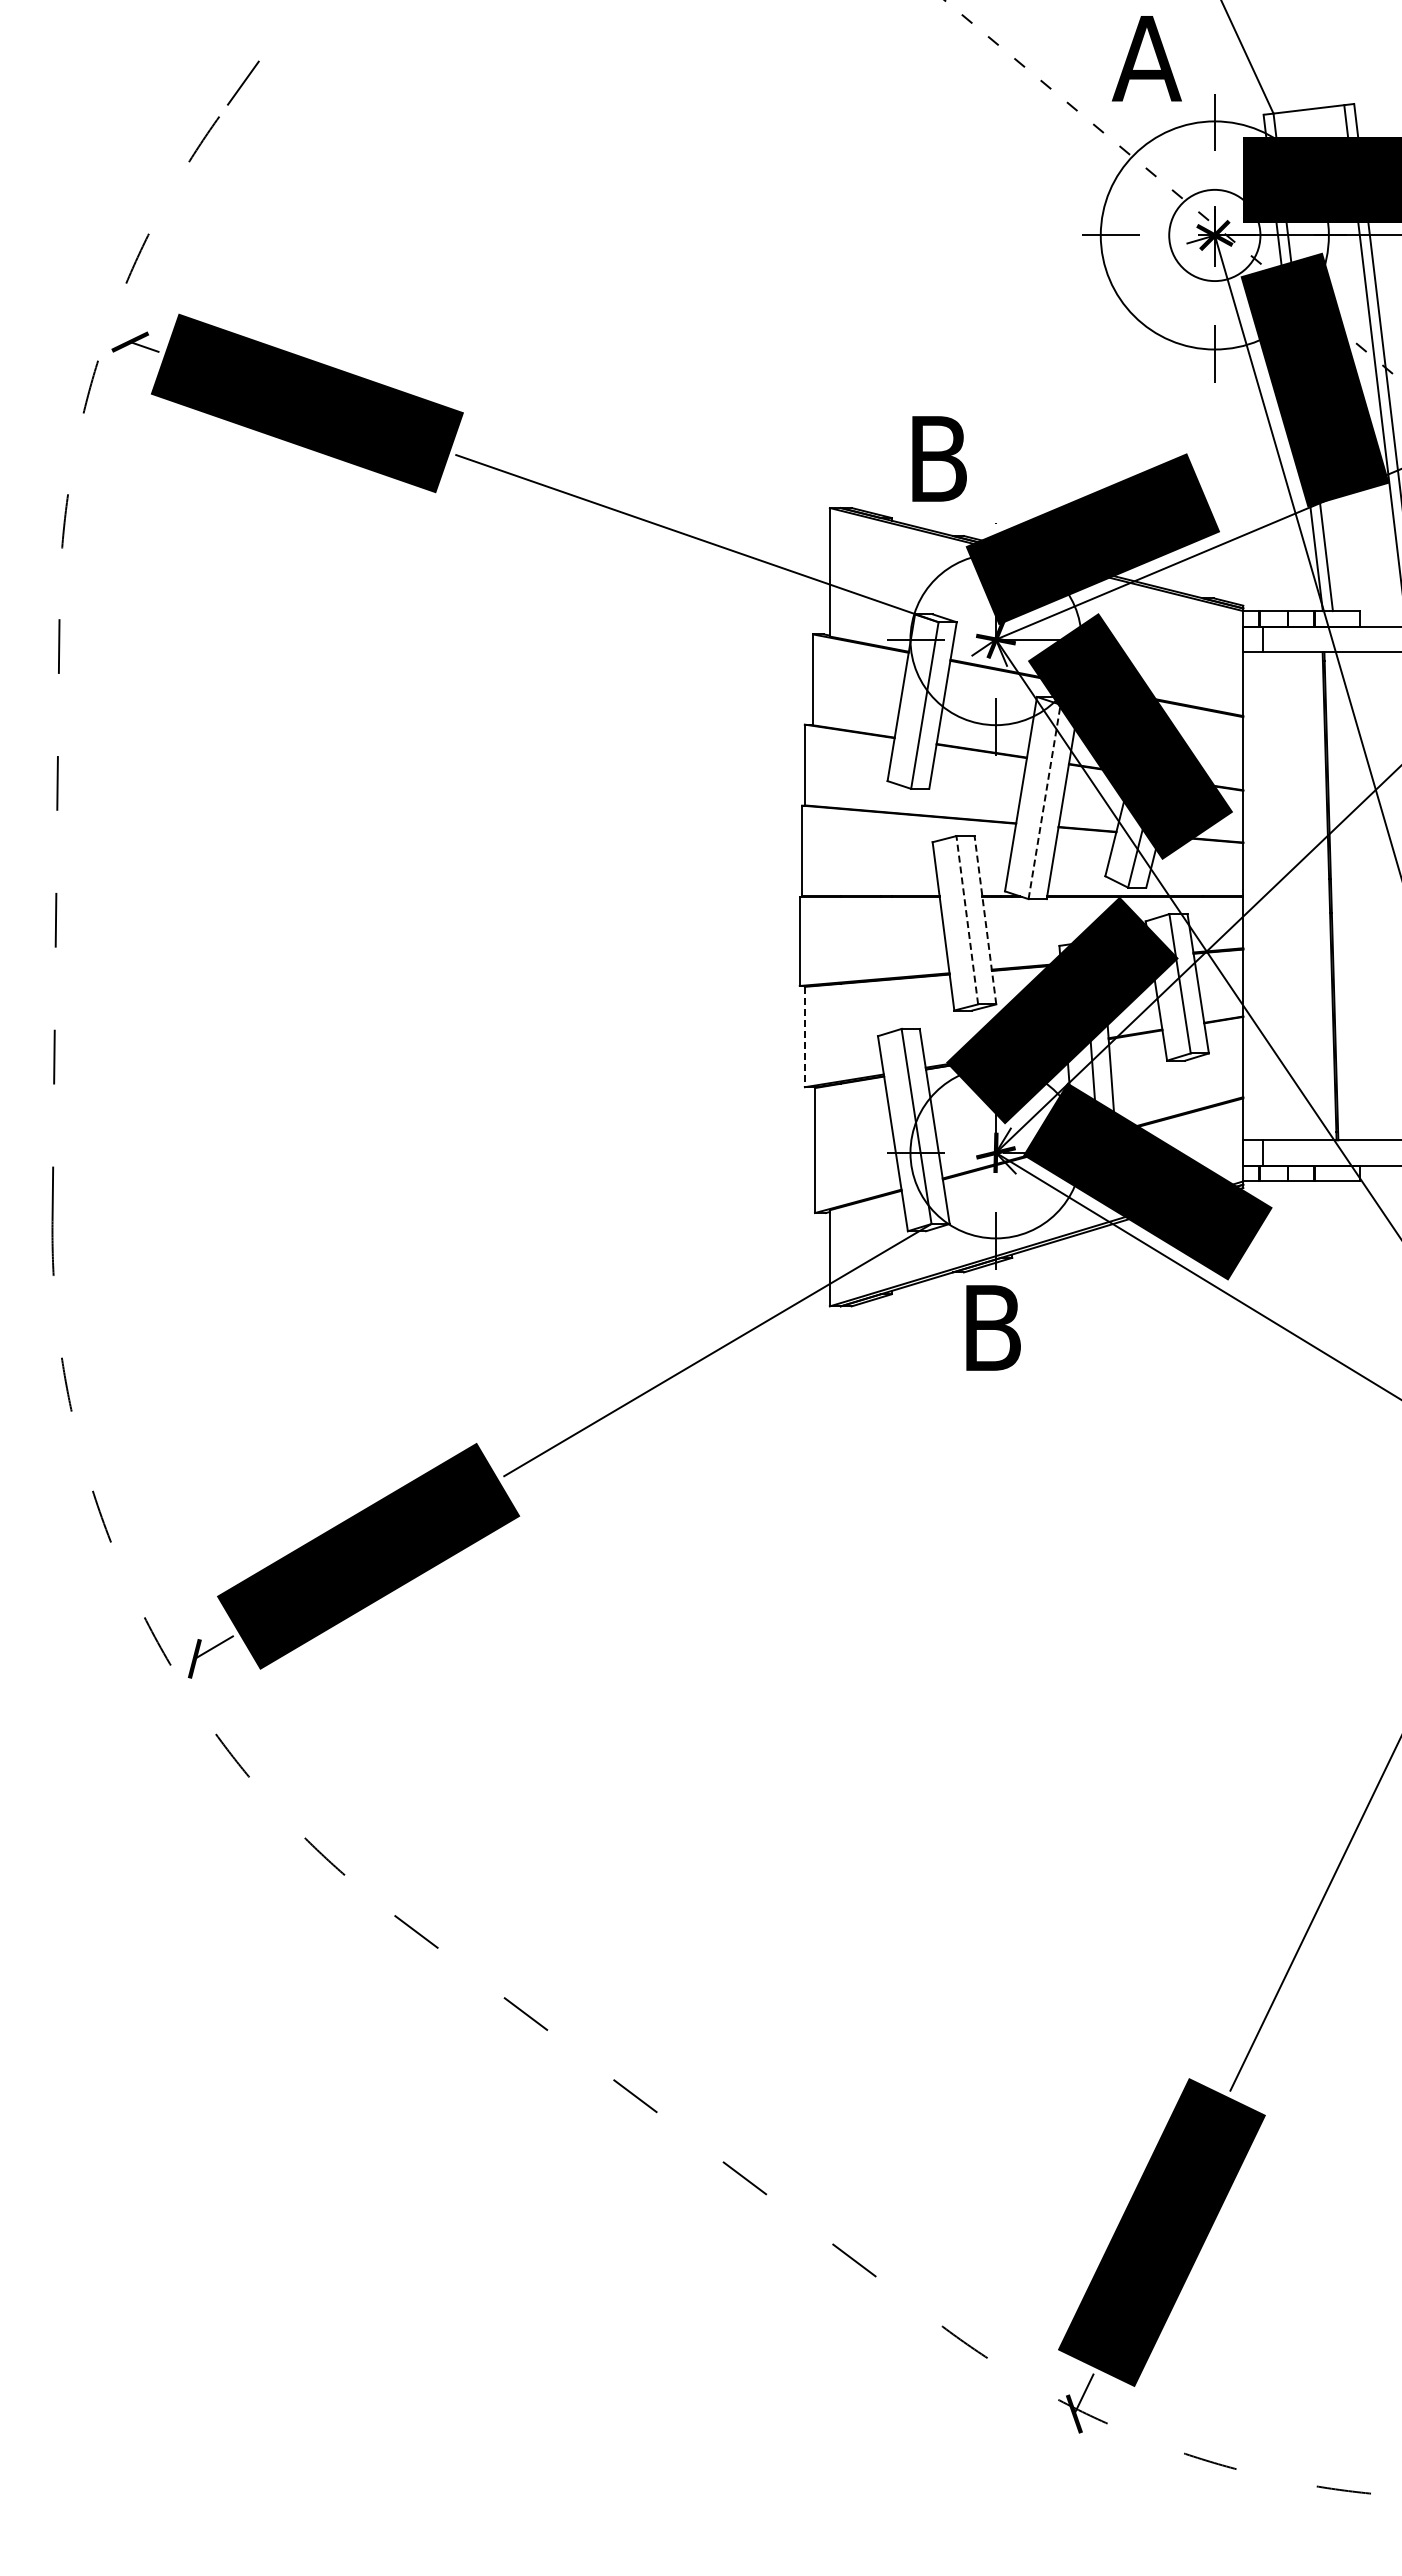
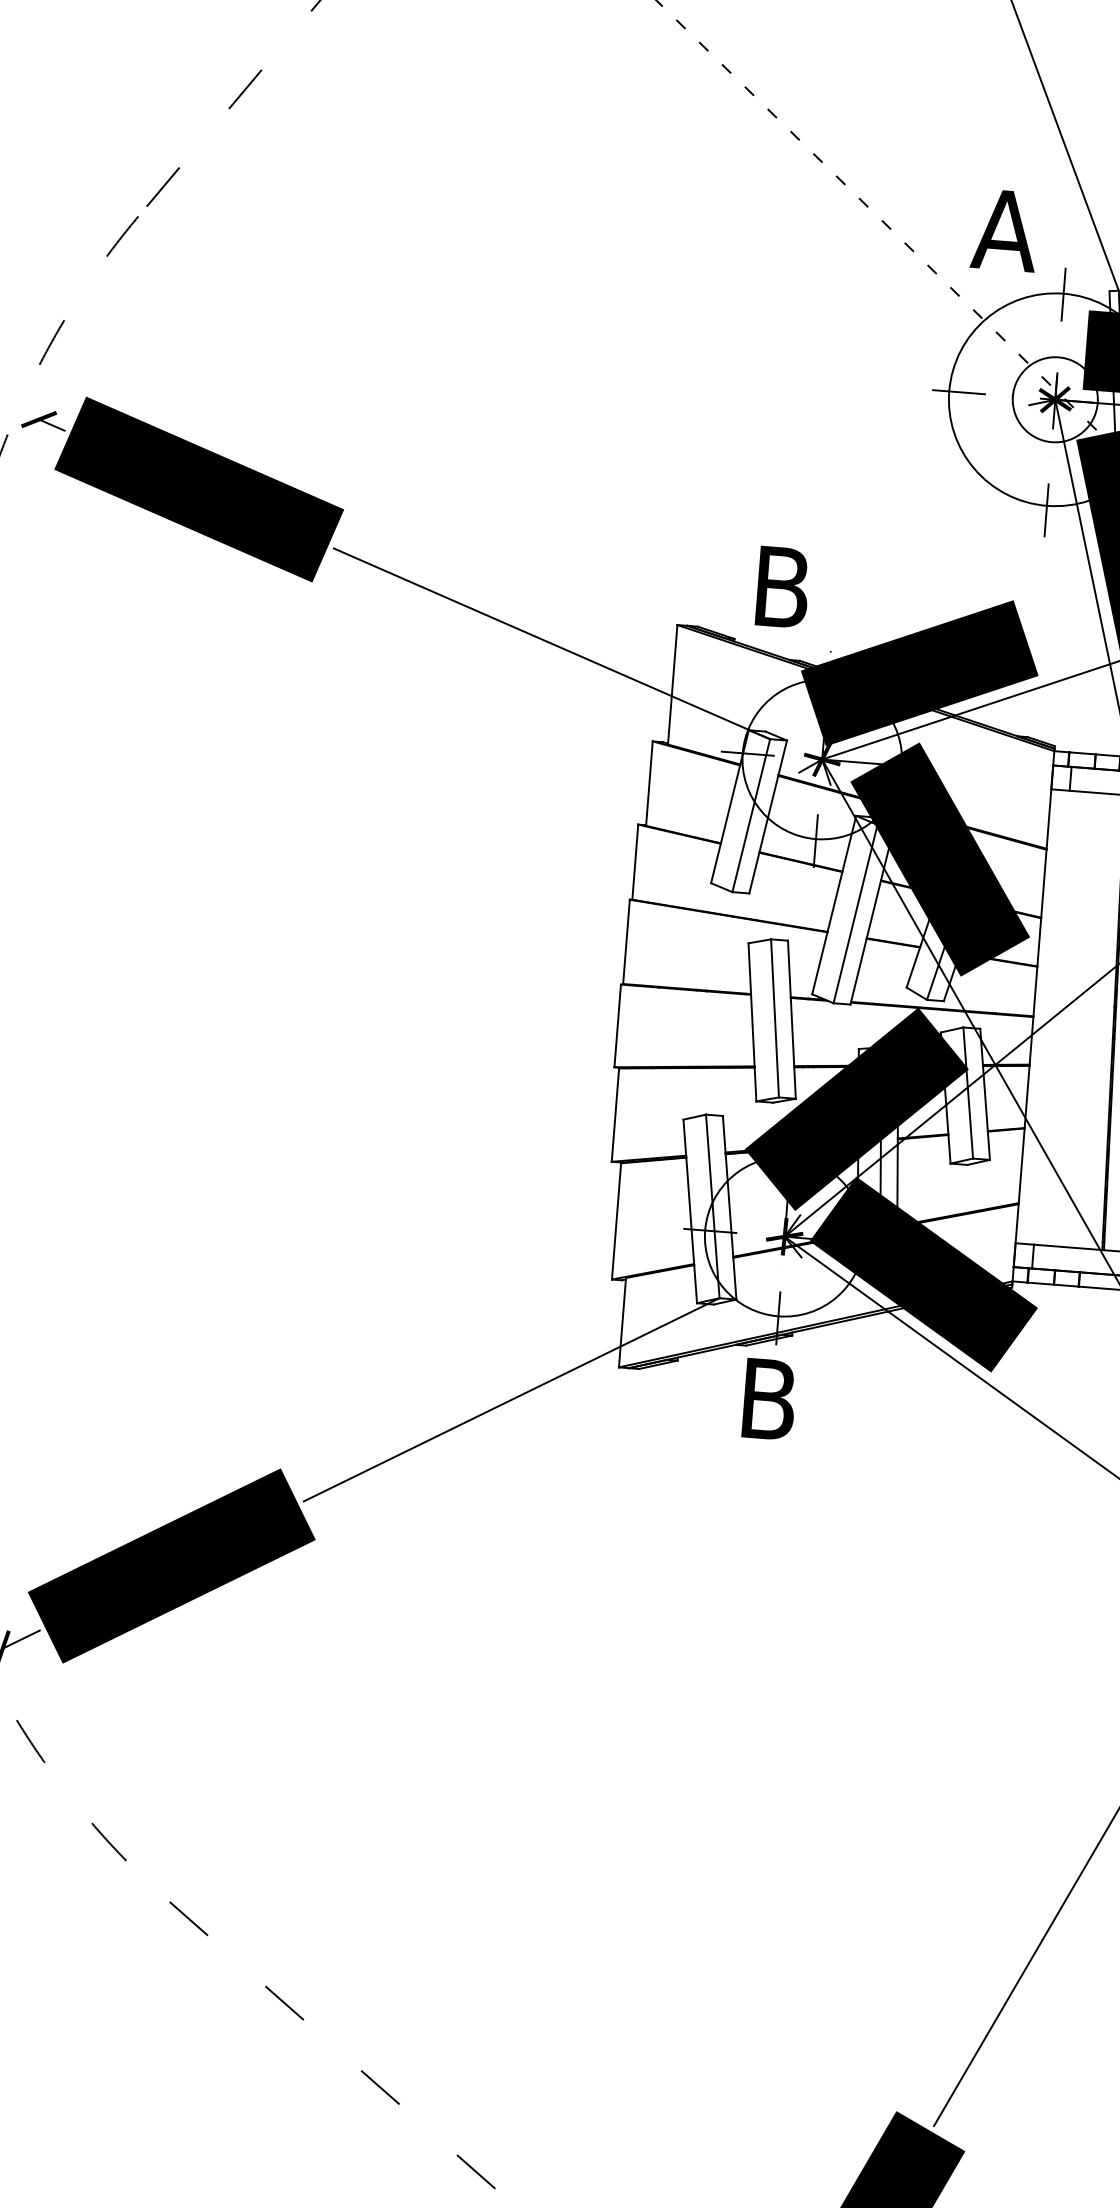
line: (1044, 801) -> (855, 913), dashed -> solid
line: (967, 920) -> (775, 1018), dashed -> solid
line: (985, 920) -> (791, 1019), dashed -> solid
line: (804, 1037) -> (615, 1115), dashed -> solid

